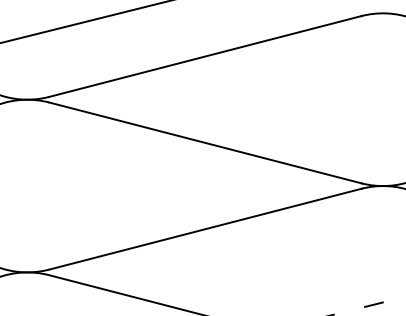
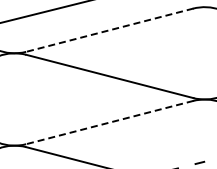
line: (204, 57) -> (109, 30), solid -> dashed
line: (204, 229) -> (109, 122), solid -> dashed

